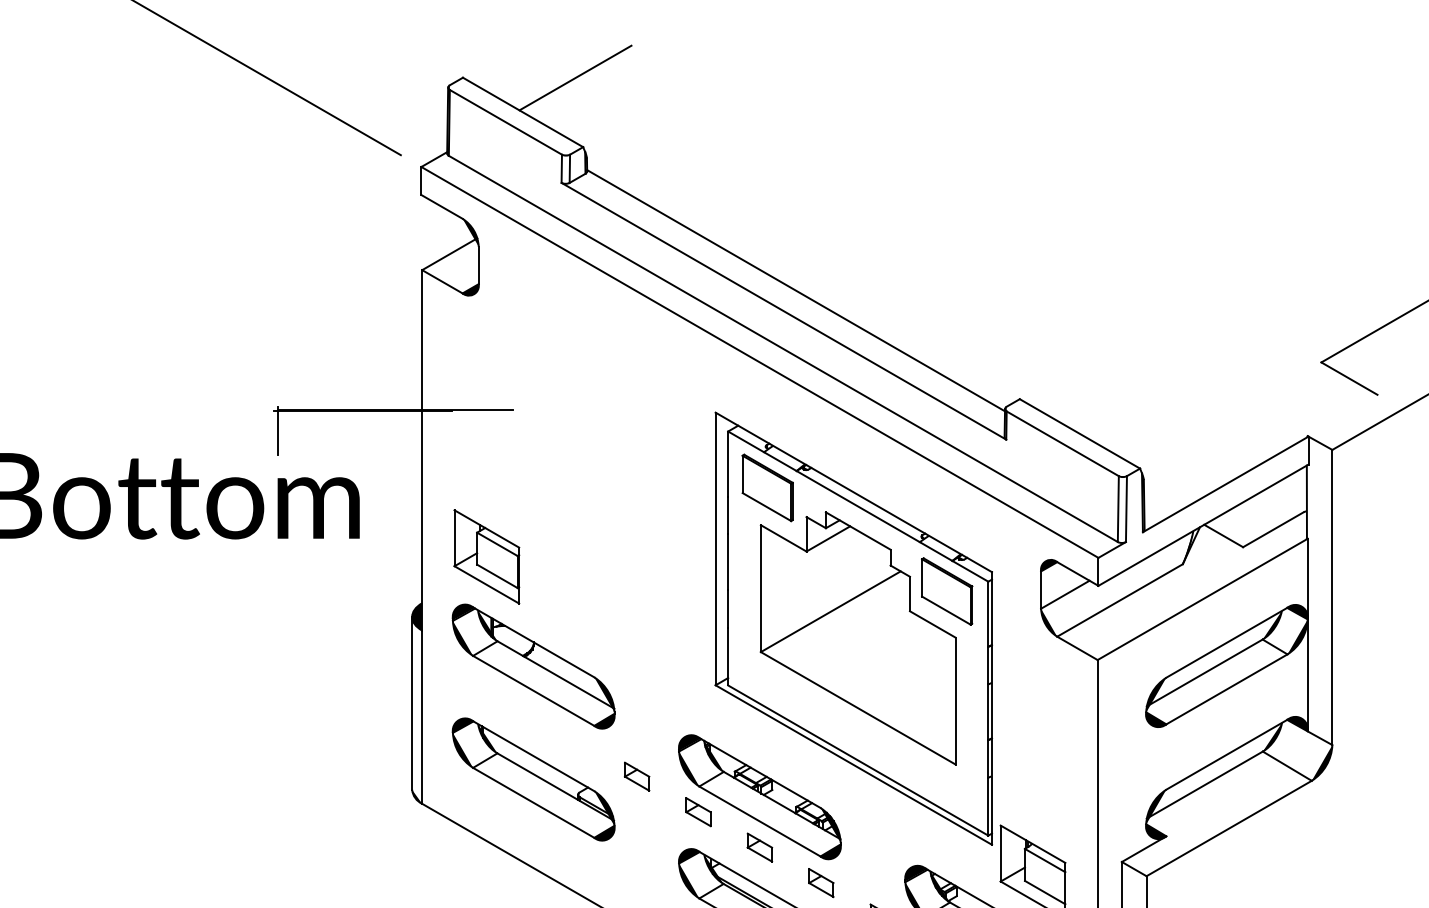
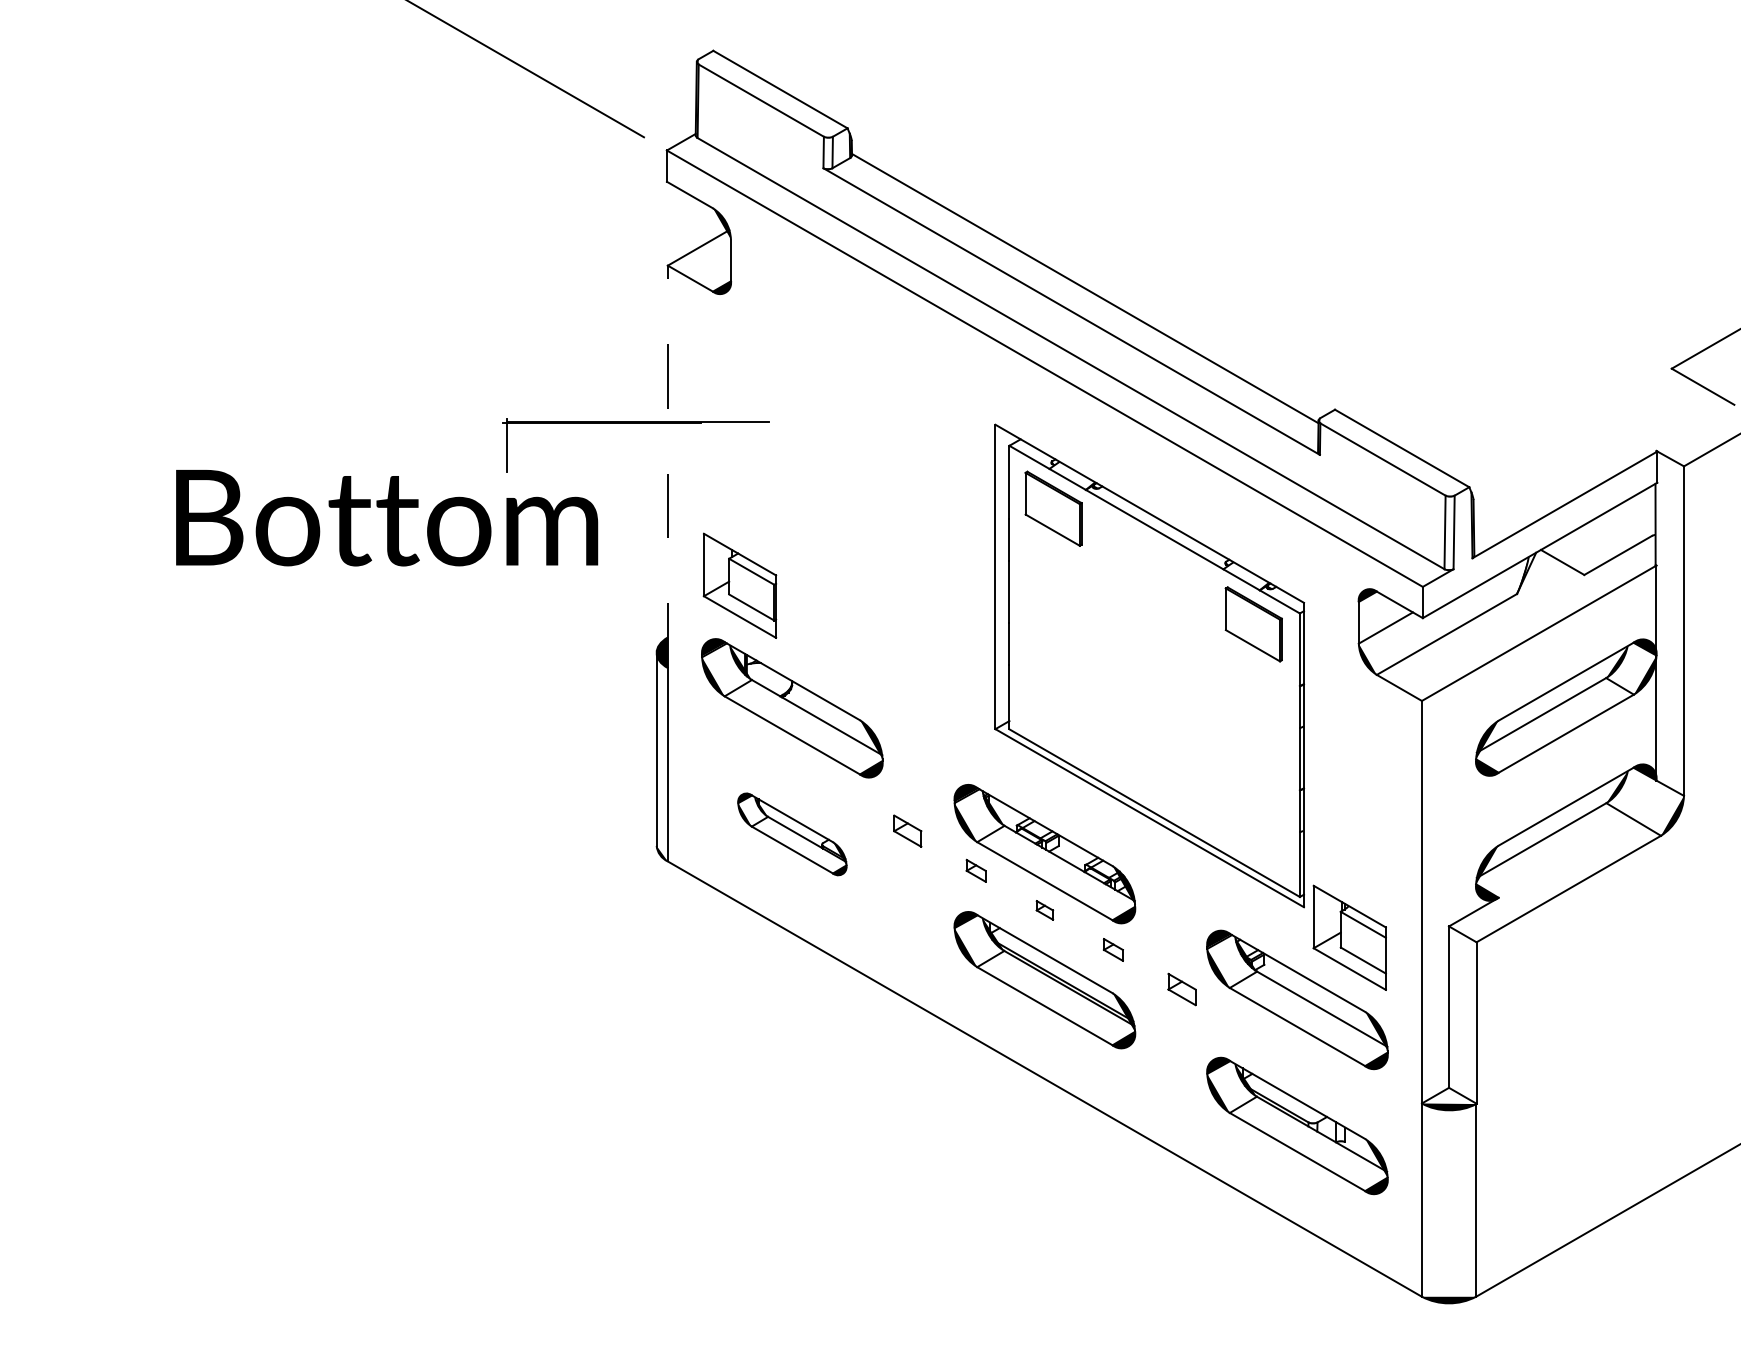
line: (575, 78) -> (838, 51), removed
line: (421, 450) -> (667, 466), solid -> dashed
part: (858, 638) -> (1154, 676), removed
part: (533, 779) -> (792, 834), size x0.6
part: (697, 811) -> (975, 870), size x0.7
part: (759, 847) -> (1044, 910), size x0.6
part: (821, 882) -> (1113, 949), size x0.7

